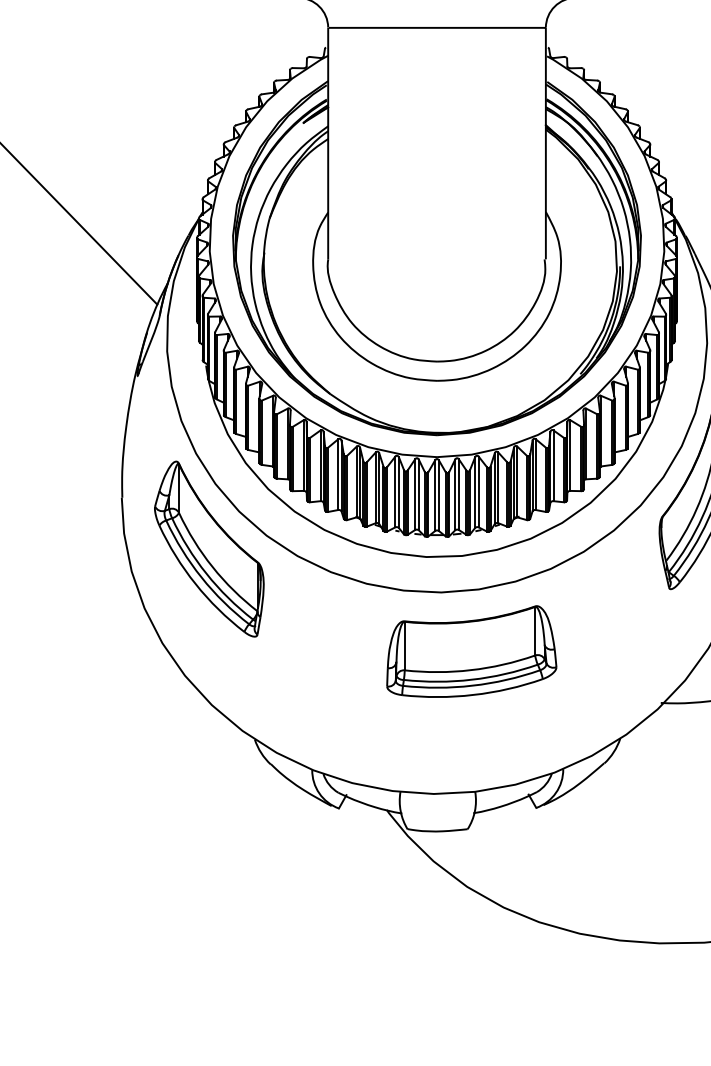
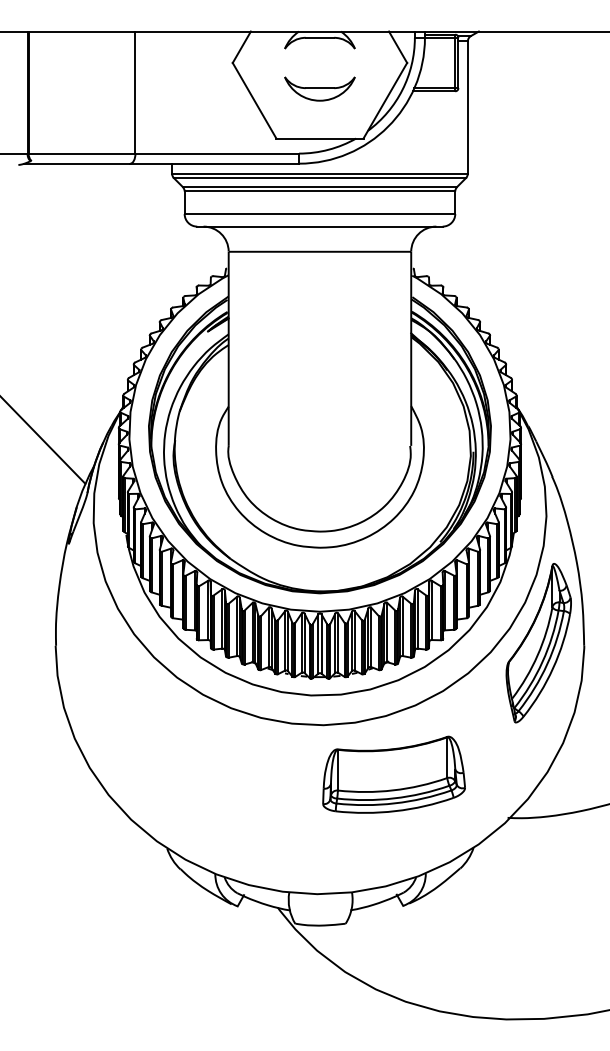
part: (208, 548) -> (128, 688), removed
part: (471, 651) -> (393, 774), moved

